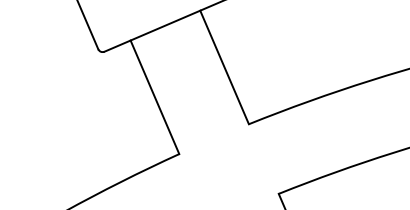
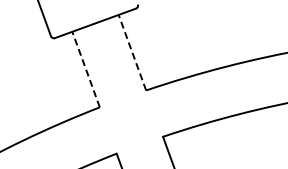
line: (224, 67) -> (132, 52), solid -> dashed
line: (154, 97) -> (85, 69), solid -> dashed

